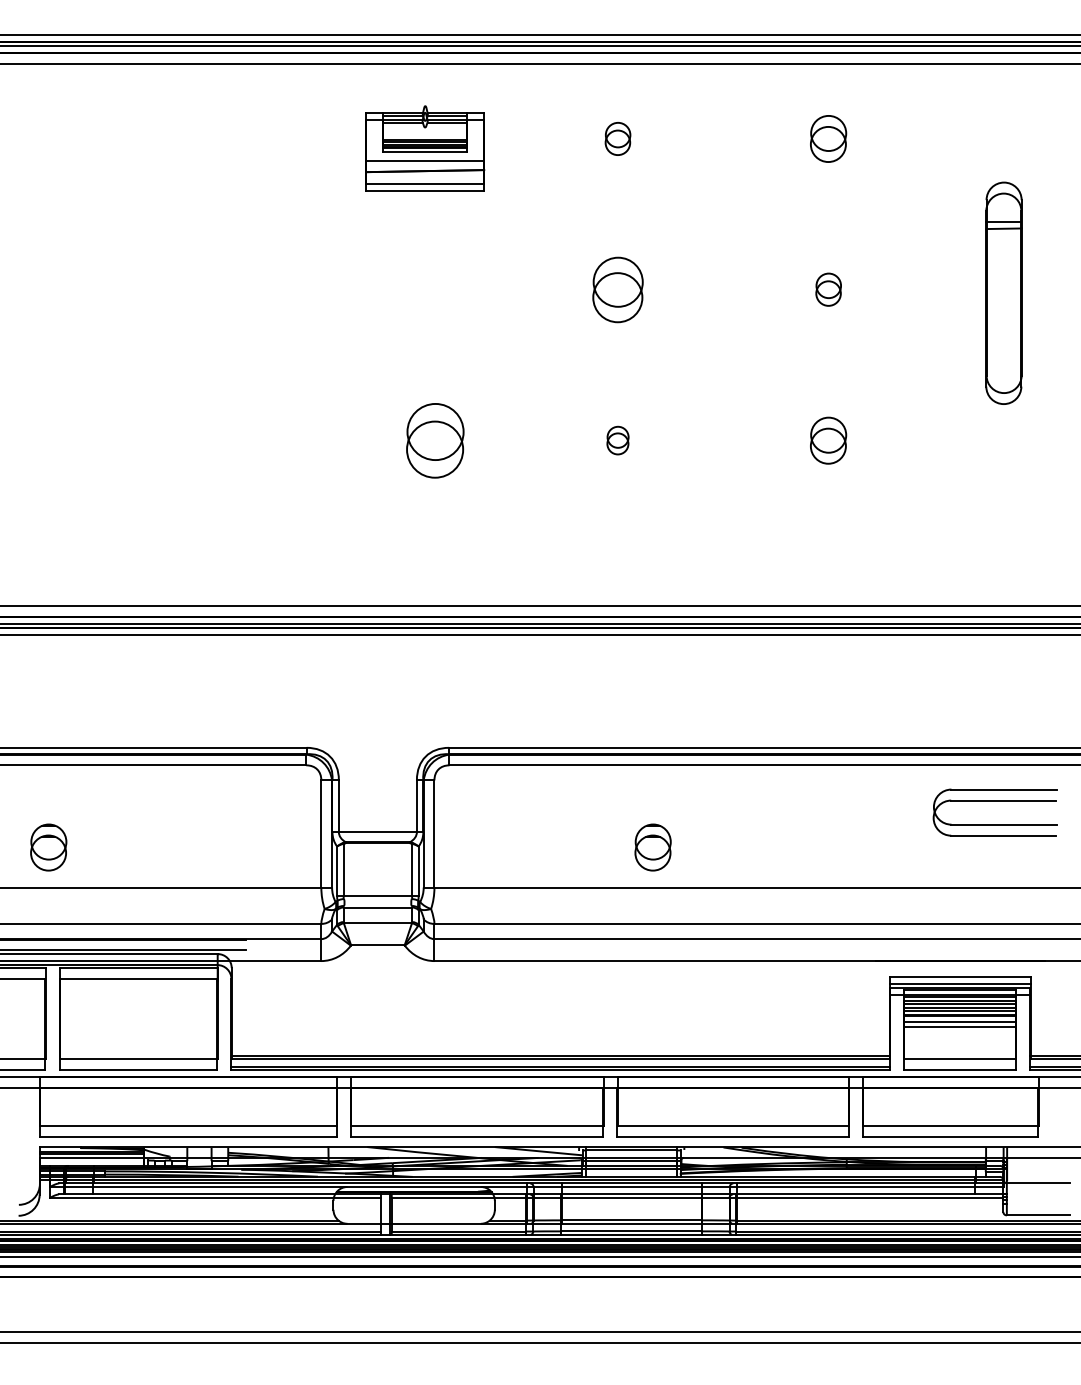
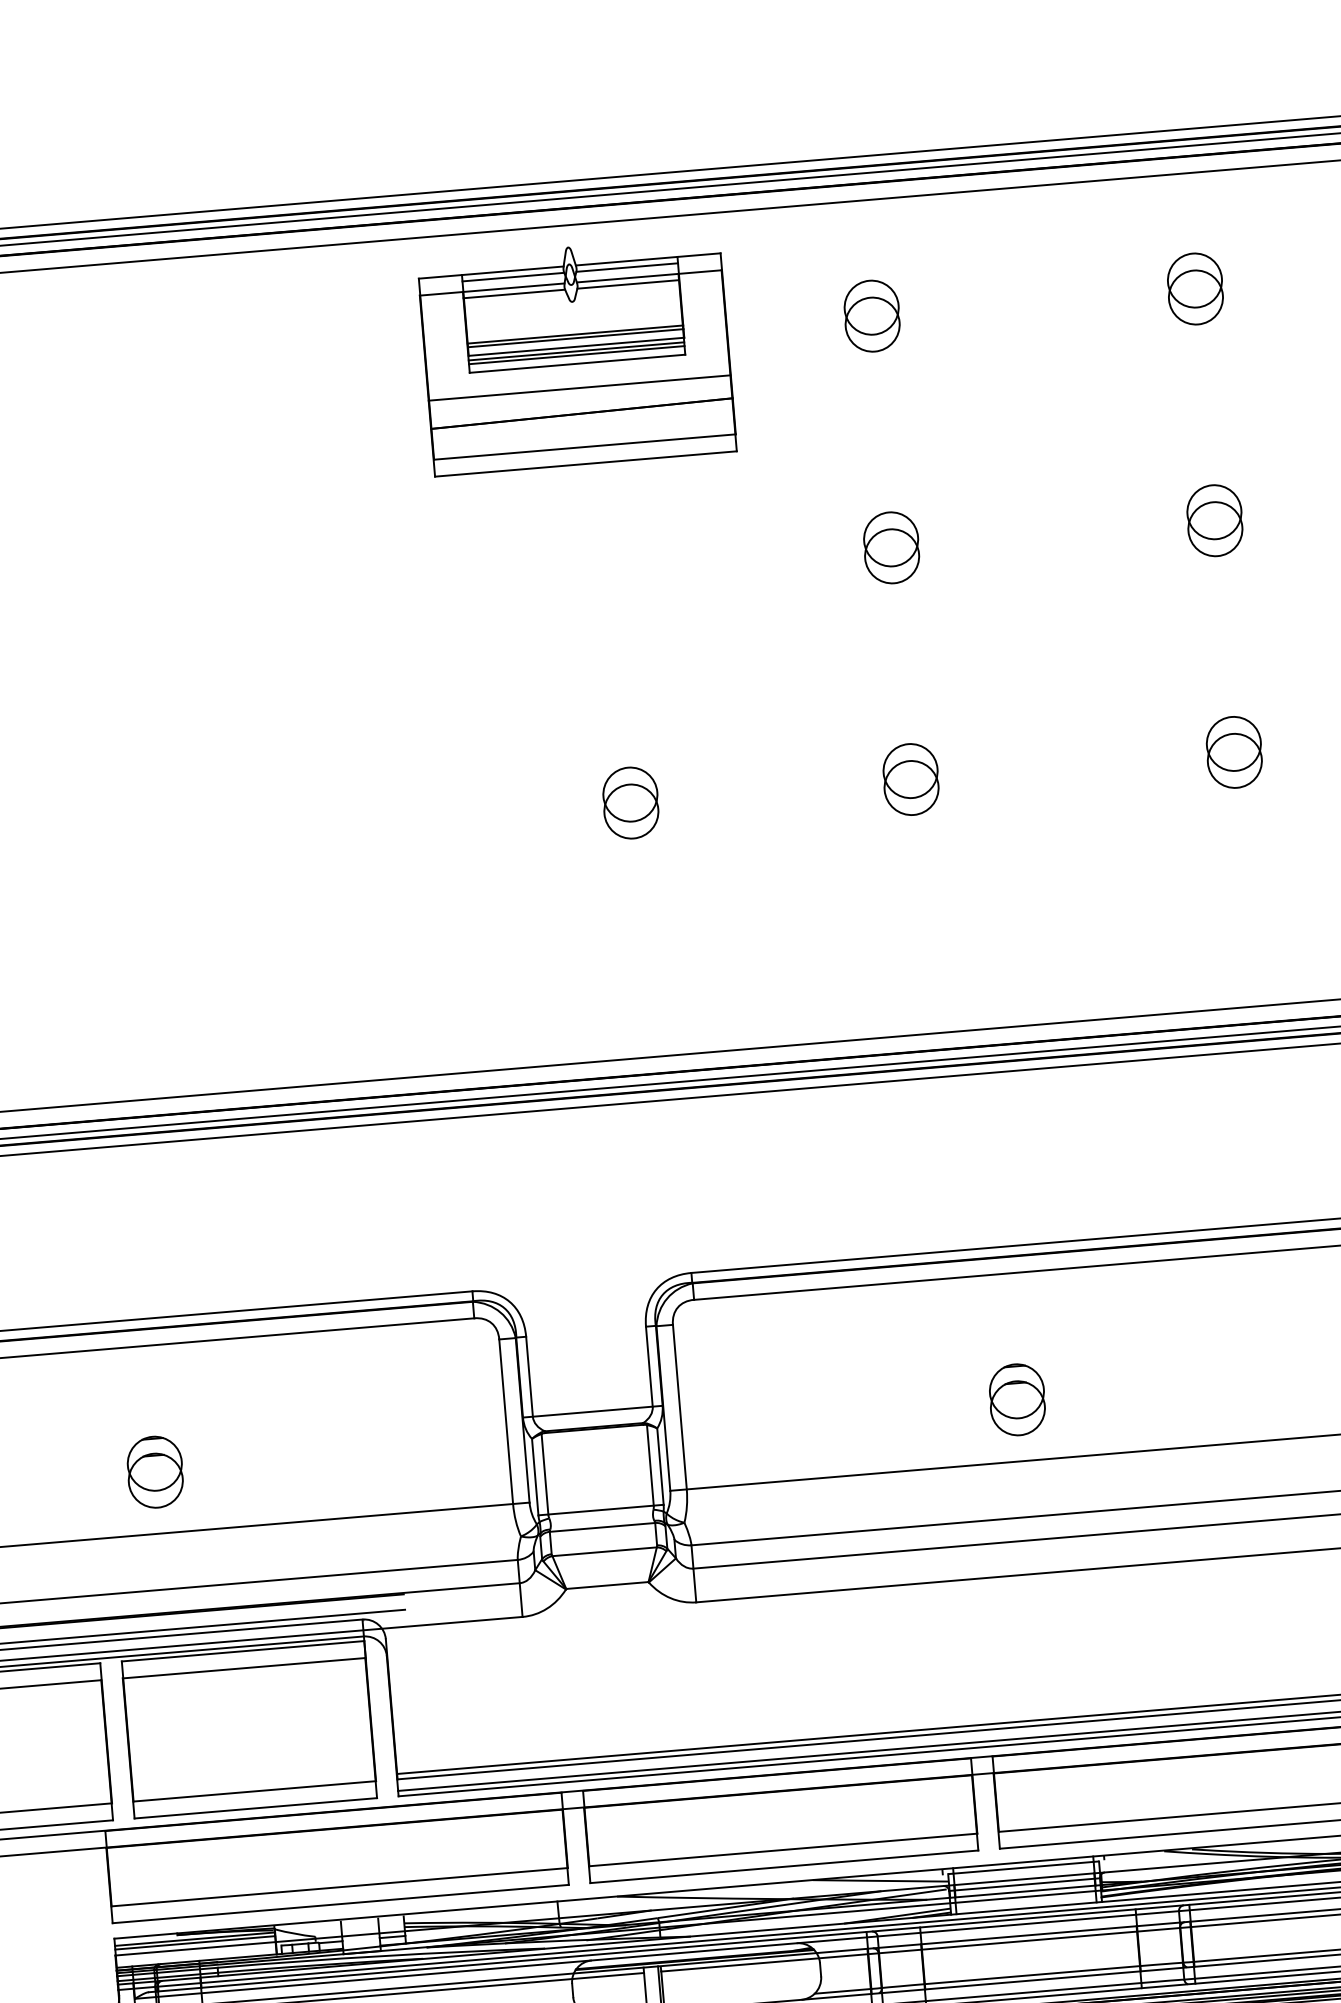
part: (617, 138) -> (871, 315), size x1.43
part: (425, 148) -> (577, 355), size x1.67
part: (617, 289) -> (890, 547), size x0.71
part: (828, 289) -> (1214, 520), size x1.43
part: (435, 440) -> (630, 802), size x0.62
part: (617, 440) -> (910, 779), size x1.67
part: (48, 847) -> (154, 1472), moved

